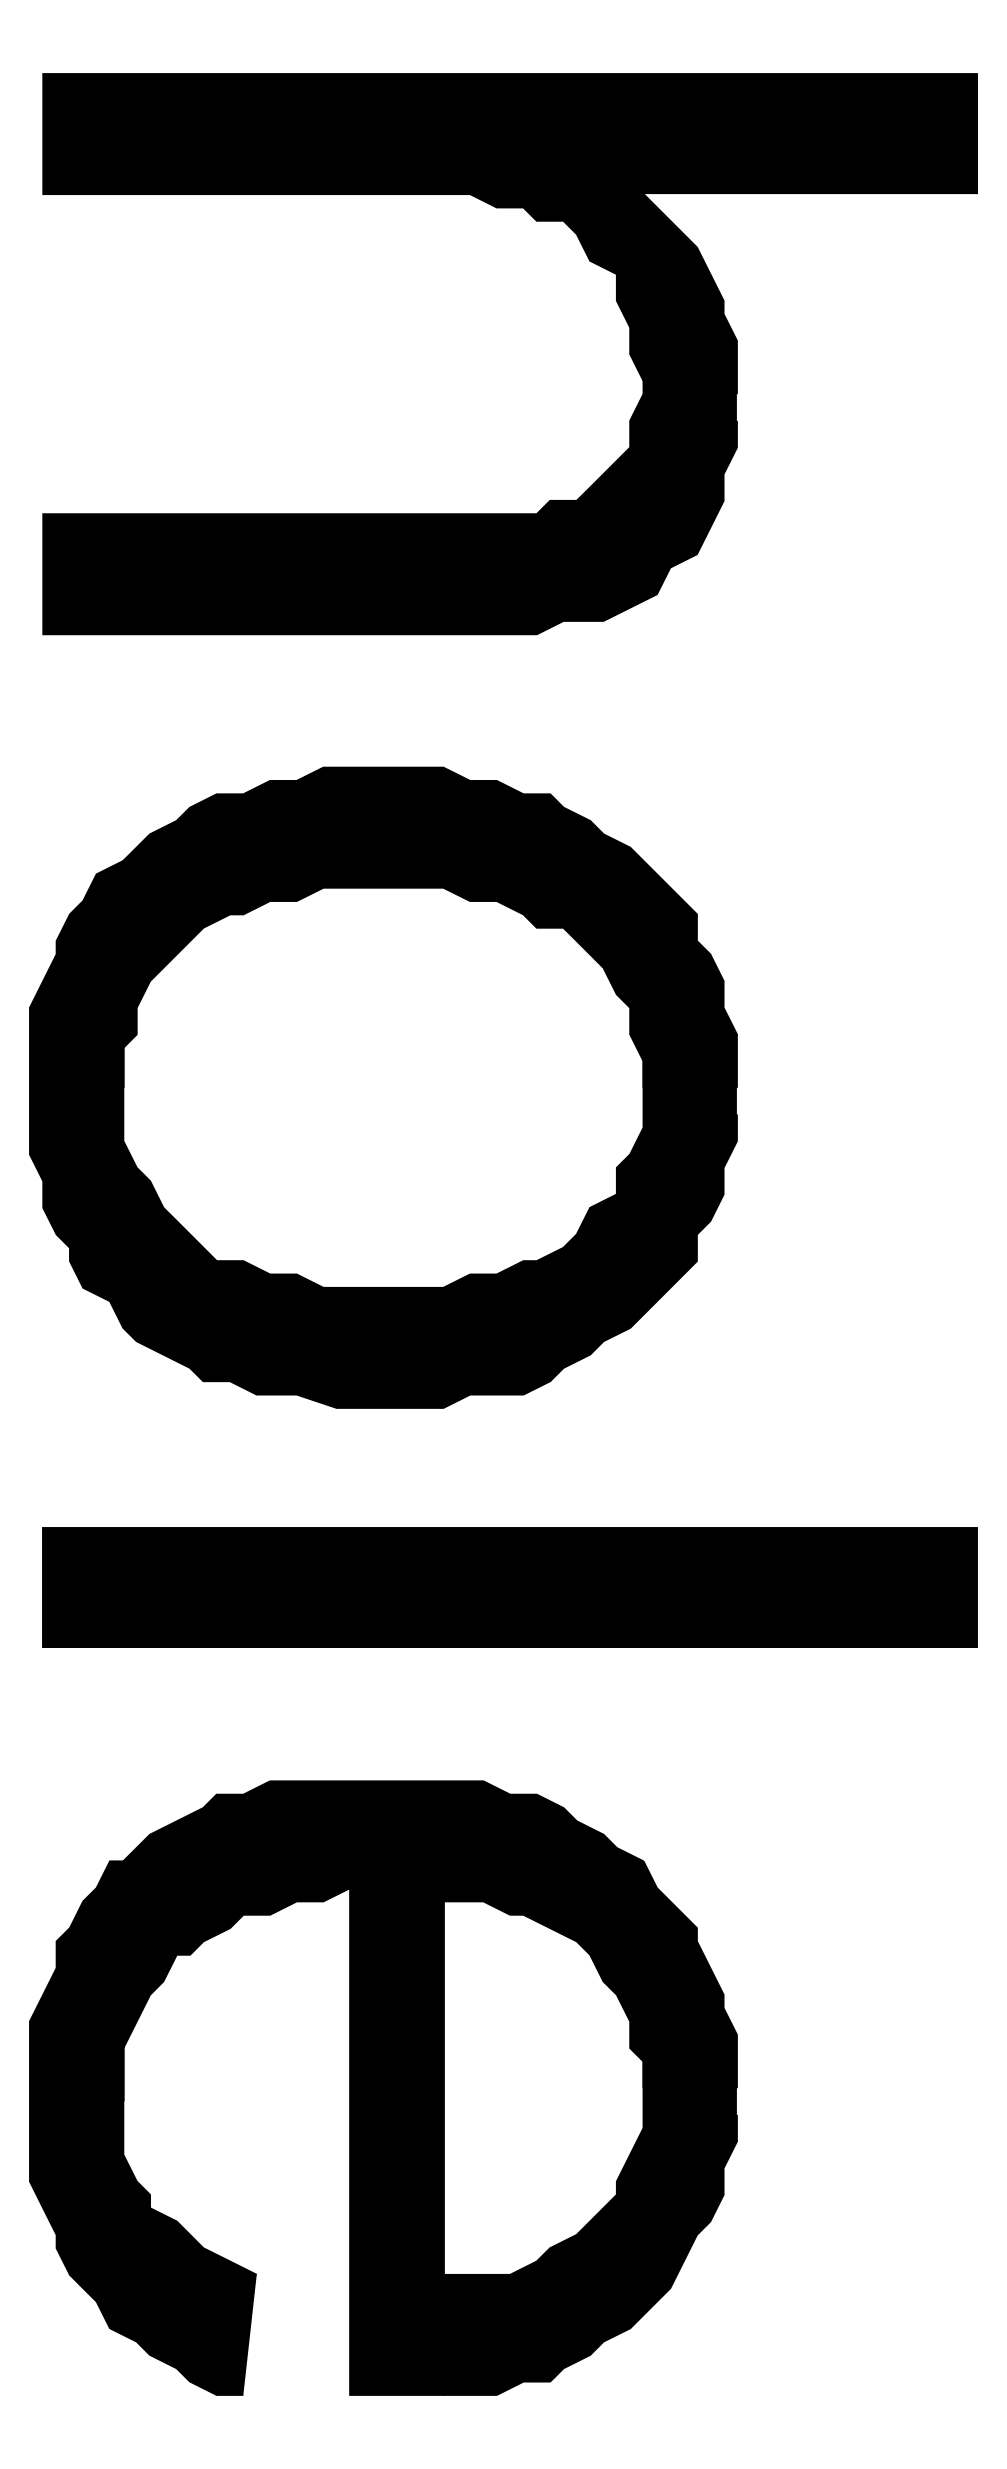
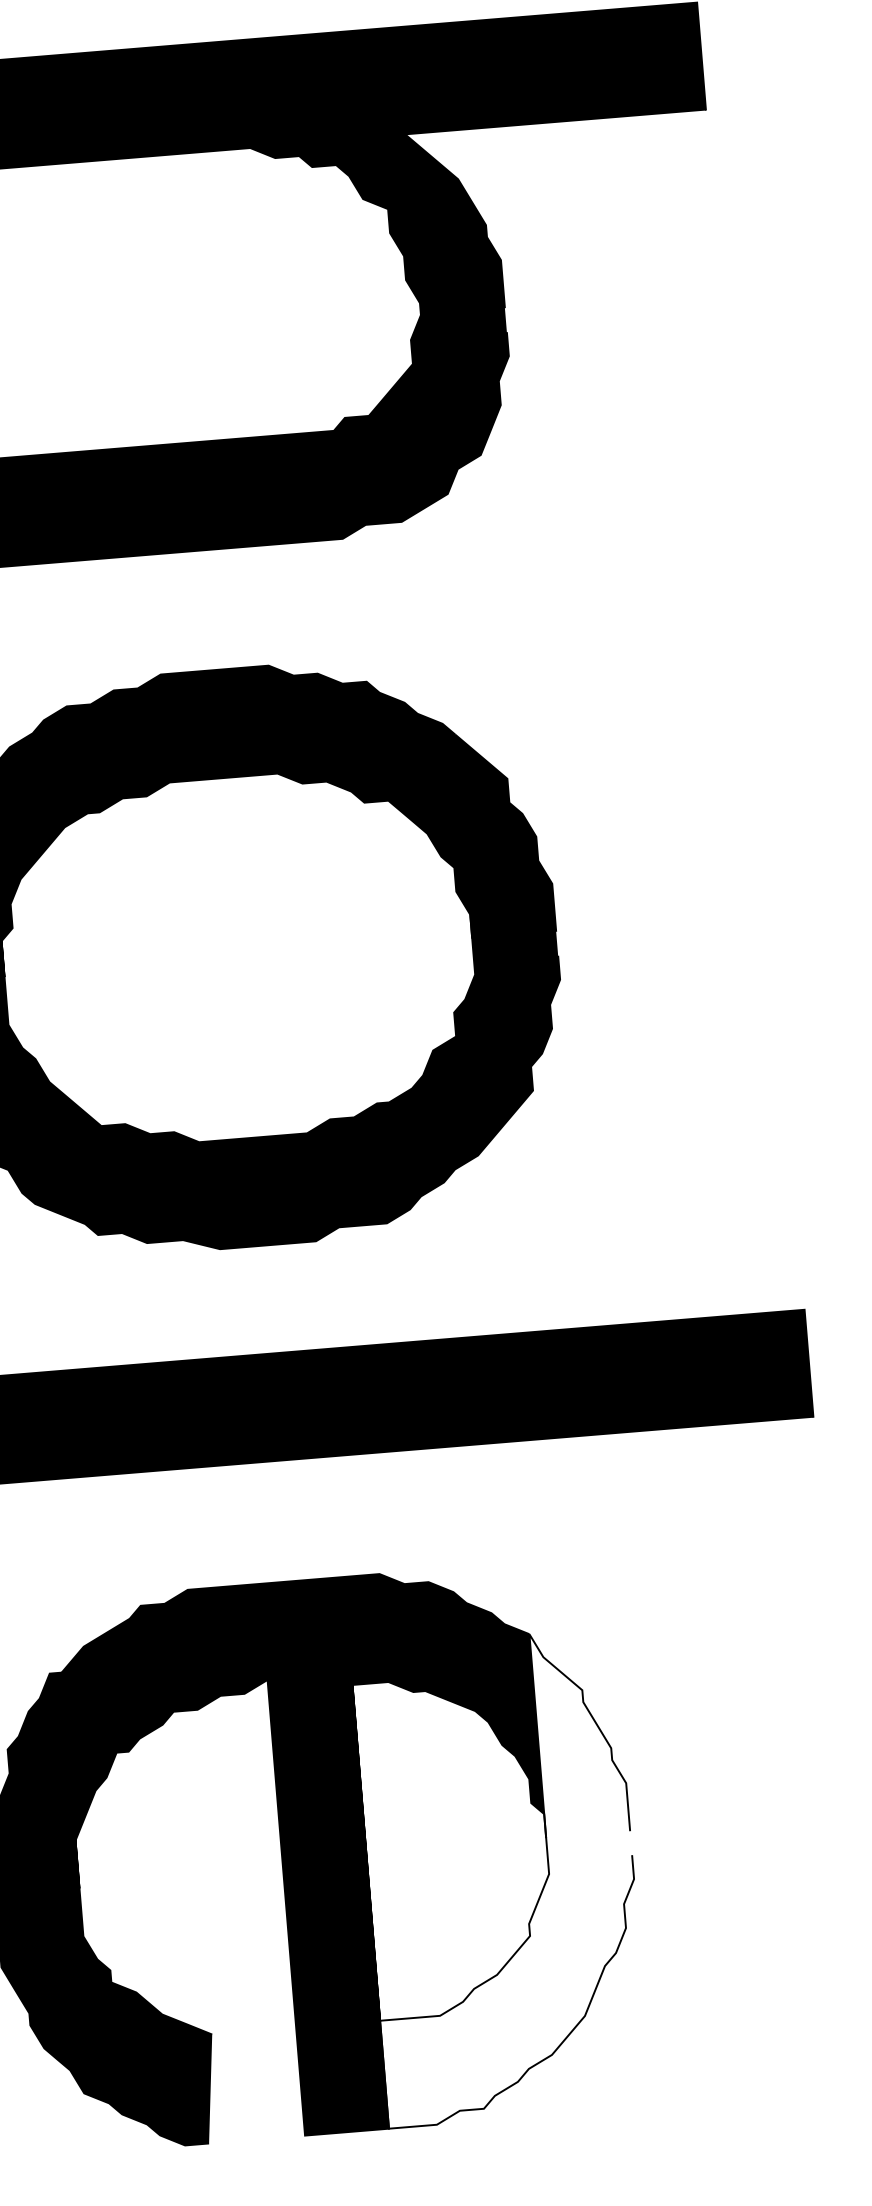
fill: (589, 2127) -> (500, 1877), removed

